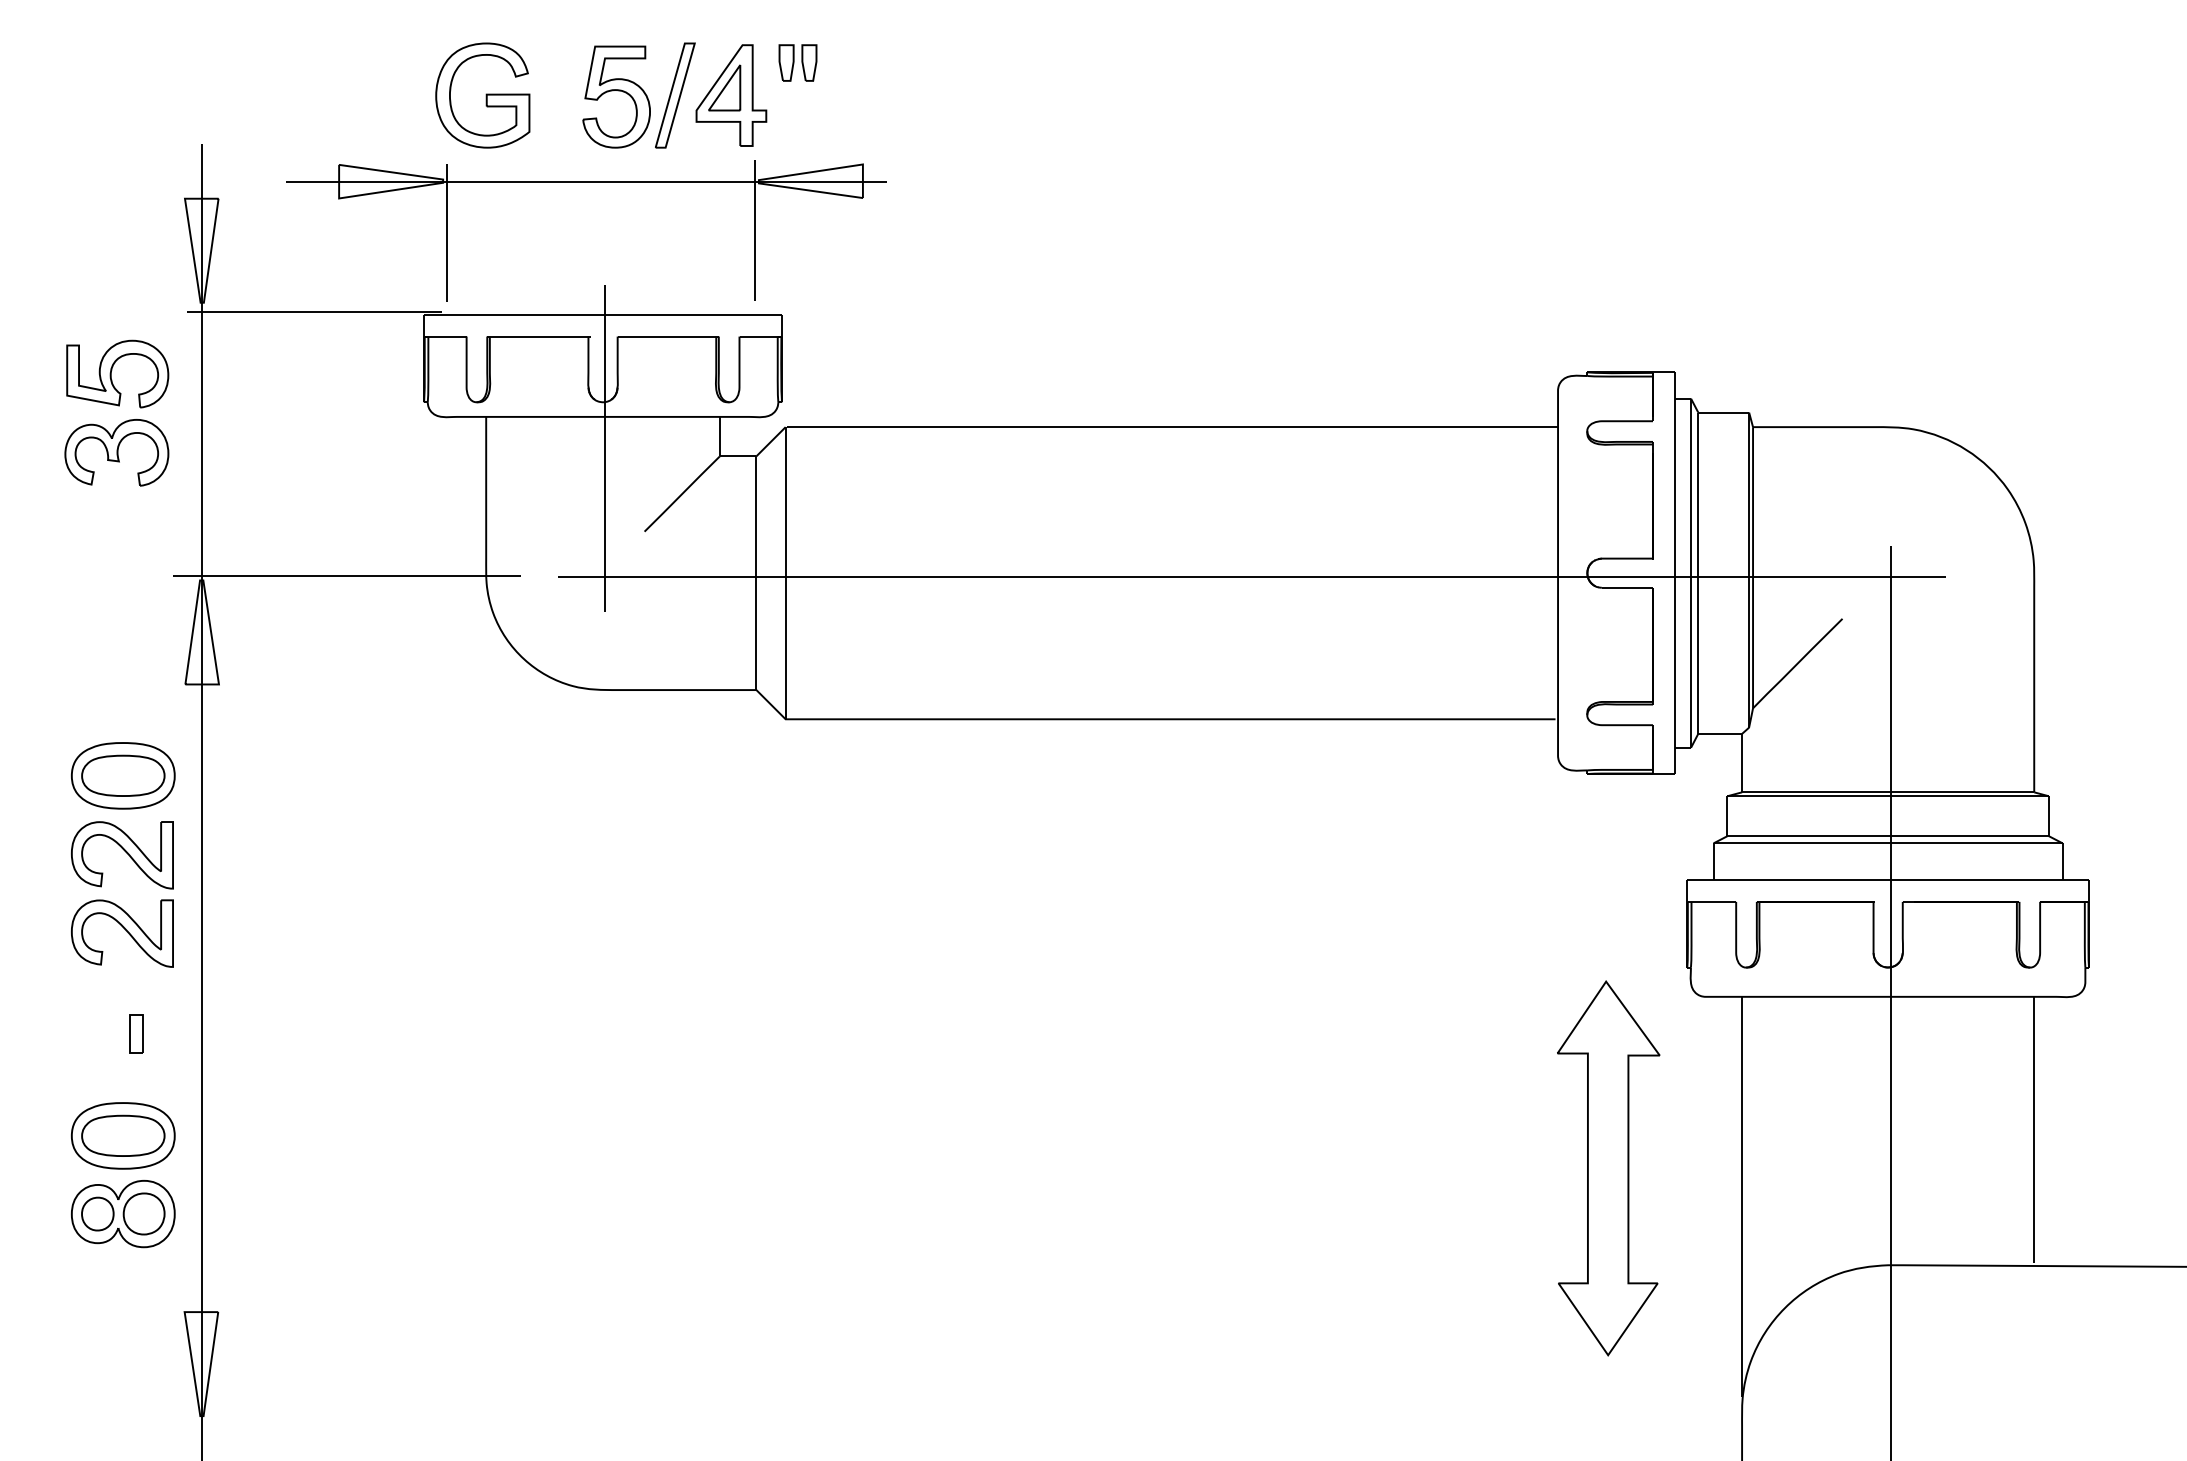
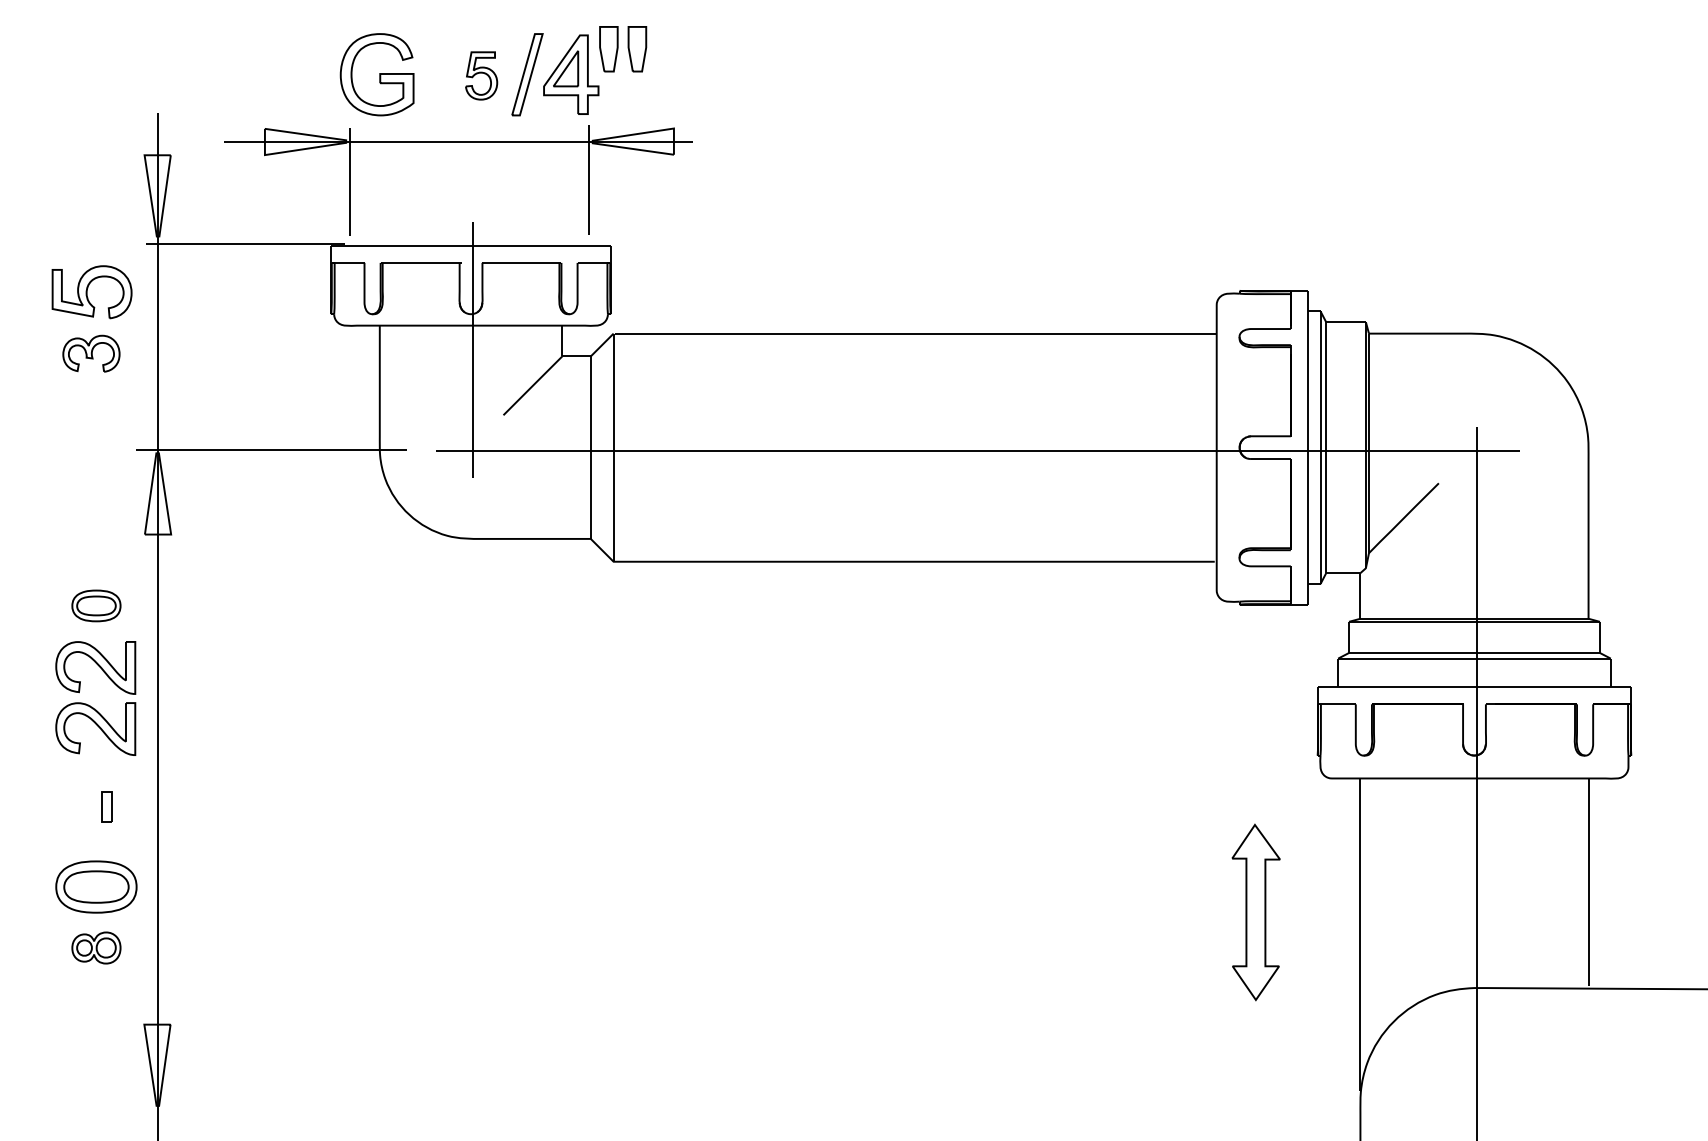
part: (798, 63) -> (623, 49), size x1.6
part: (616, 96) -> (481, 75), size x0.6
part: (116, 452) -> (91, 353), size x0.7
part: (123, 775) -> (96, 605), size x0.6
part: (1607, 1168) -> (1255, 912), size x0.6
part: (123, 1213) -> (96, 947), size x0.6

